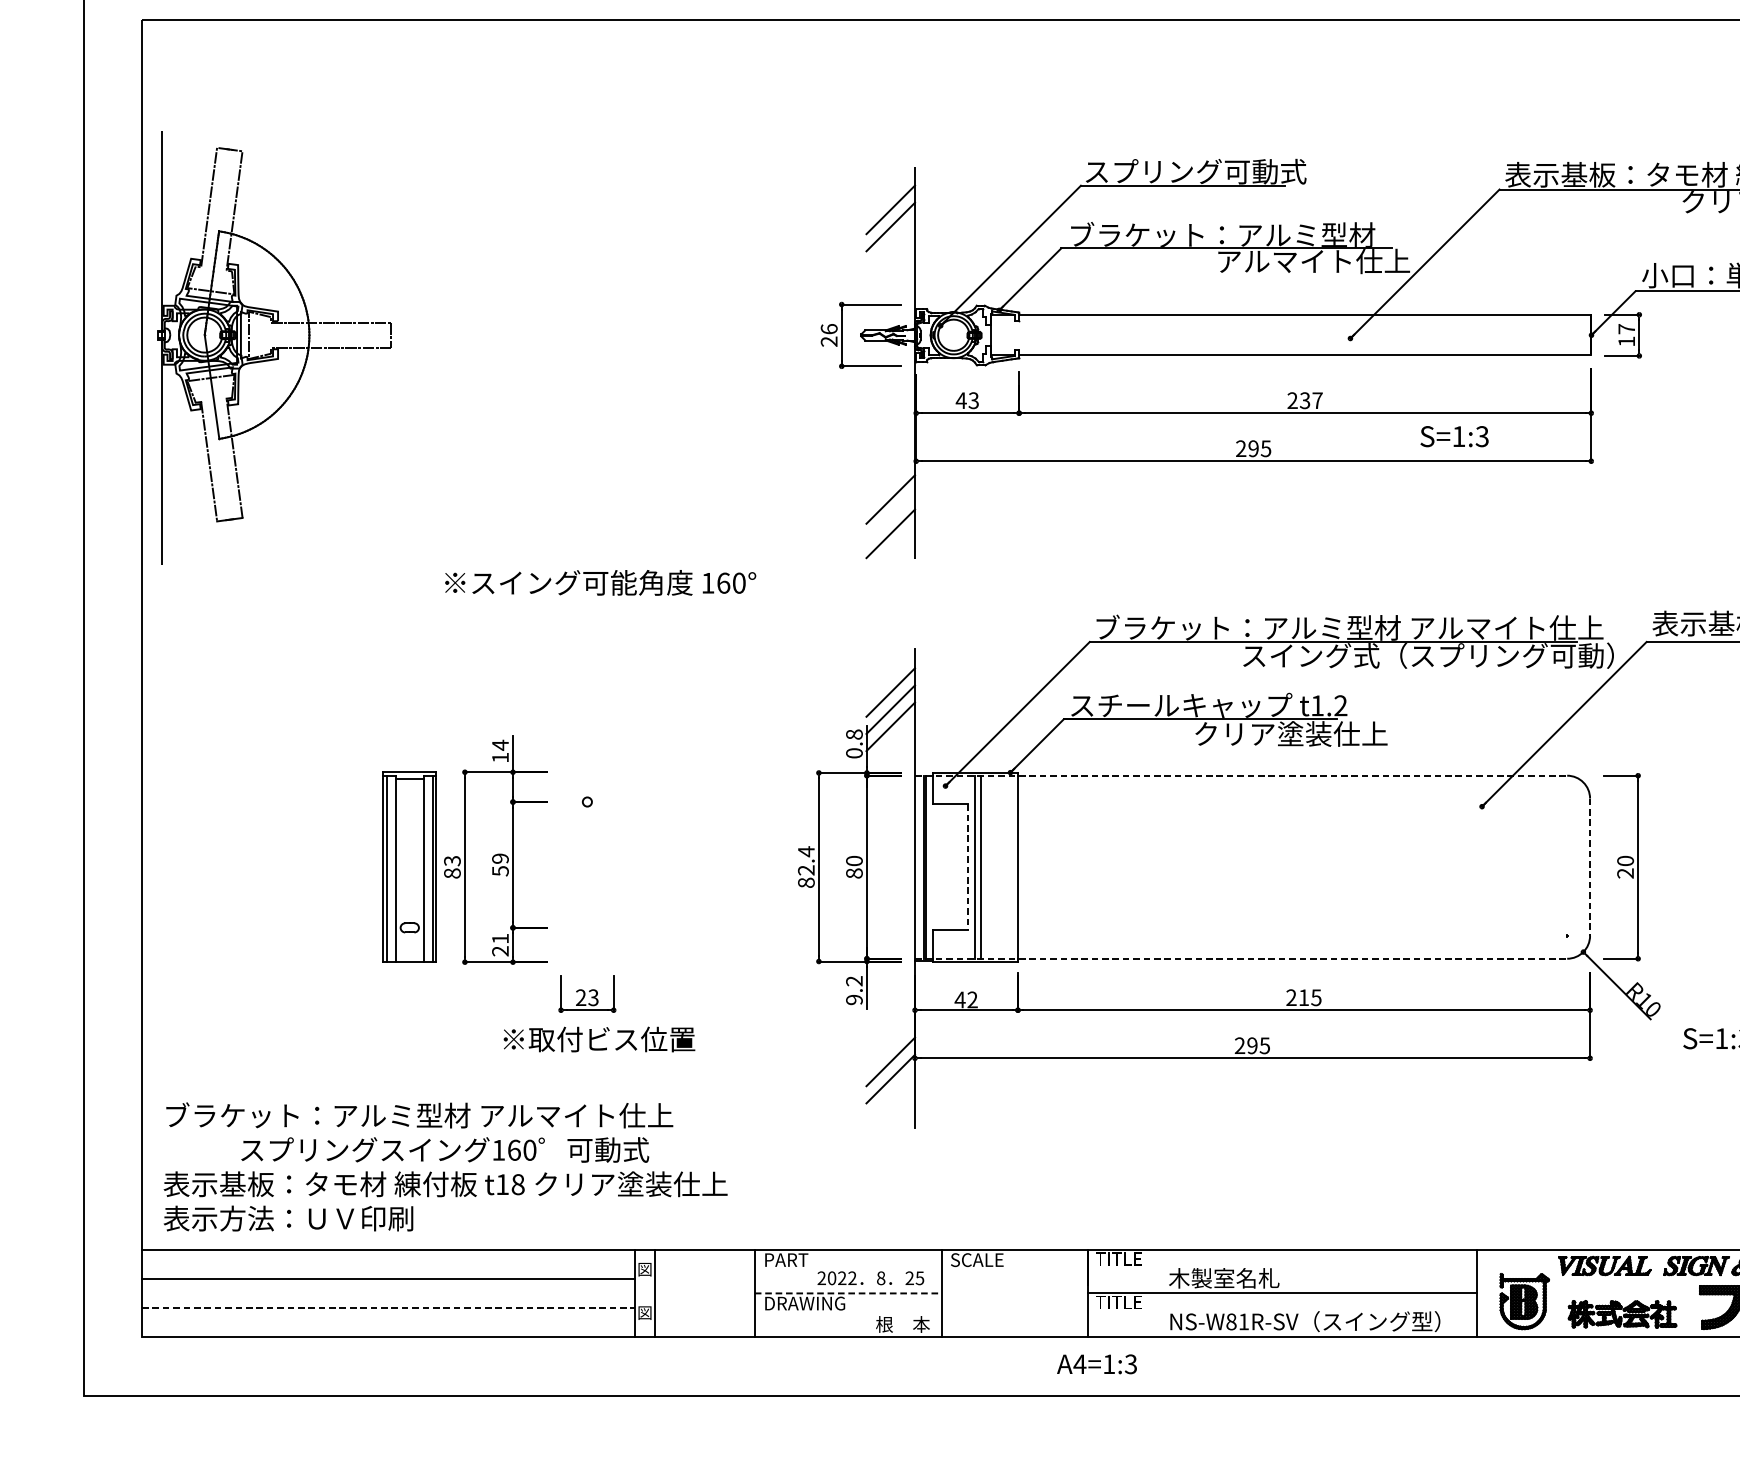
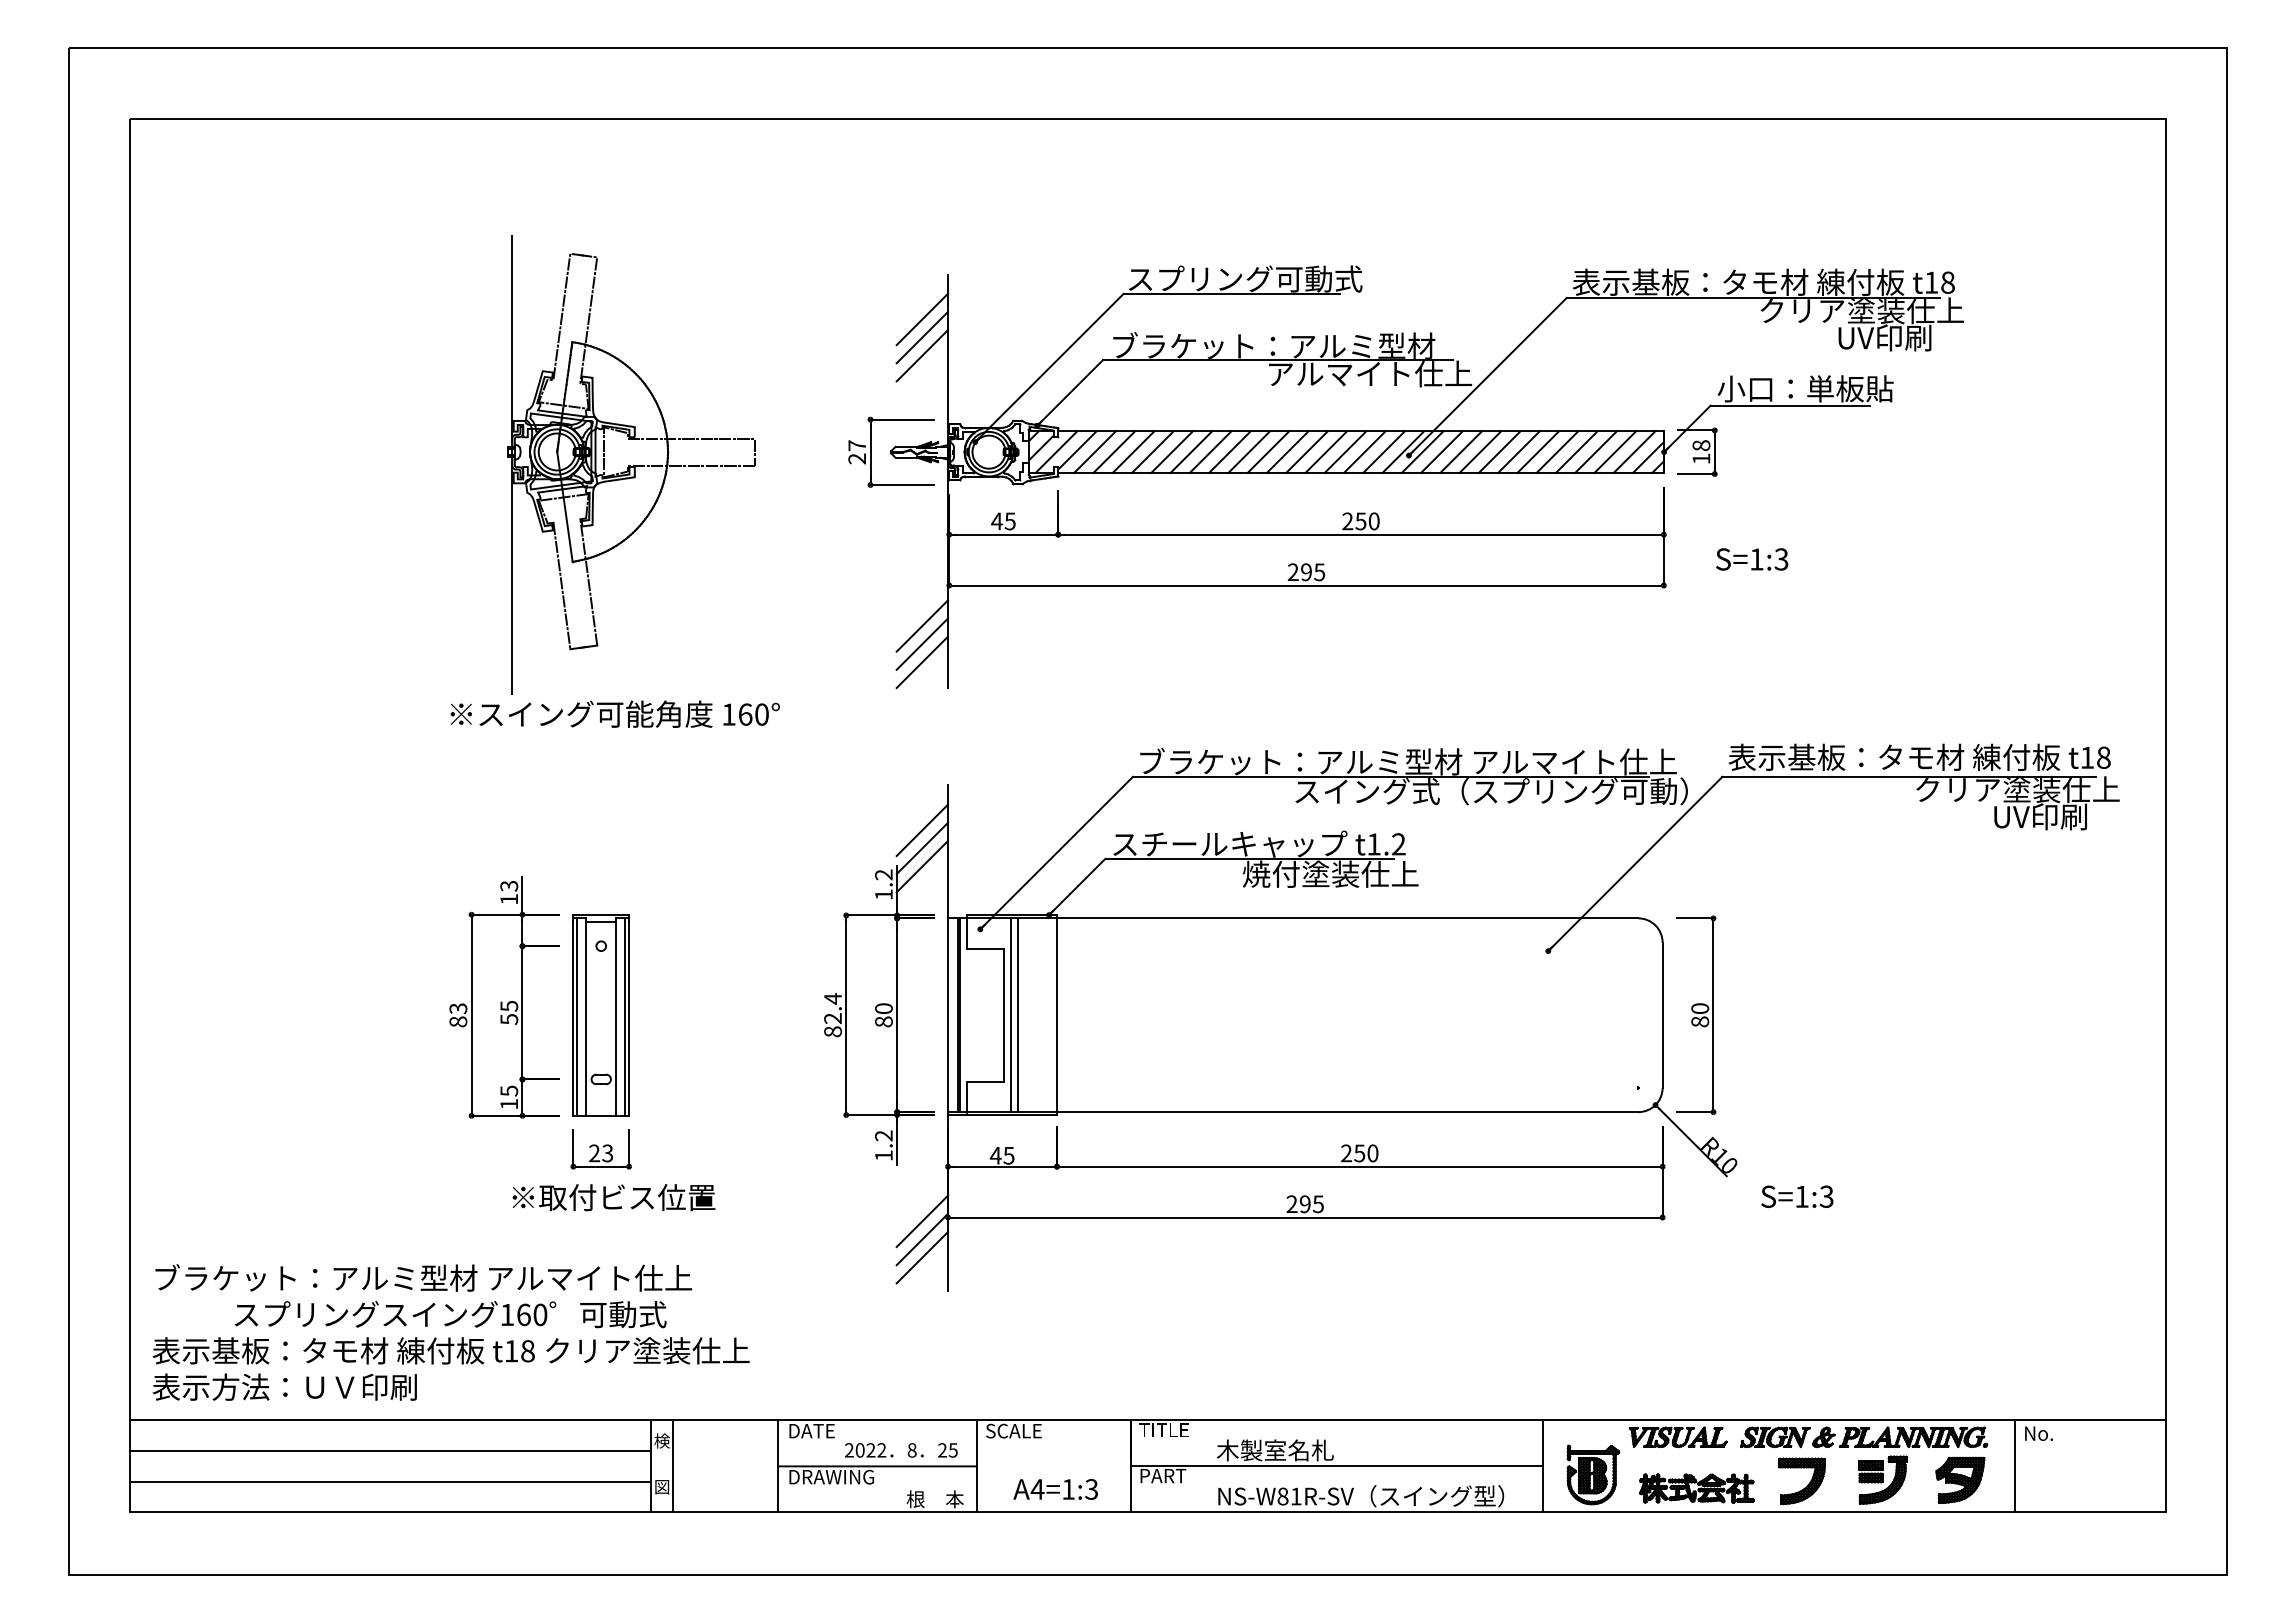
line: (890, 243) -> (922, 355), added
text: (829, 328) -> (857, 445), 26 -> 27
text: (1626, 328) -> (1701, 445), 17 -> 18
hatch: (1290, 335) -> (1345, 452), added
part: (274, 346) -> (631, 464), moved
text: (974, 399) -> (1010, 520), 43 -> 45
text: (1311, 400) -> (1367, 521), 237 -> 250
text: (1454, 436) -> (1752, 559), moved
line: (890, 516) -> (922, 643), added
text: (1290, 733) -> (1345, 873), クリア塗装仕上 -> 焼付塗装仕上
text: (854, 743) -> (883, 884), 0.8 -> 1.2
text: (500, 745) -> (509, 886), 14 -> 13
line: (1241, 775) -> (1293, 918), dashed -> solid
text: (500, 858) -> (509, 1005), 59 -> 55
part: (409, 867) -> (600, 1015), moved
line: (967, 867) -> (1003, 1015), dashed -> solid
line: (1589, 867) -> (1662, 1015), dashed -> solid
text: (1625, 873) -> (1700, 1021), 20 -> 80
text: (500, 944) -> (509, 1097), 21 -> 15
line: (1241, 959) -> (1293, 1112), dashed -> solid
text: (1310, 997) -> (1366, 1153), 215 -> 250
text: (854, 999) -> (883, 1155), 9.2 -> 1.2
text: (972, 999) -> (1008, 1155), 42 -> 45
line: (890, 1096) -> (922, 1257), added
text: (787, 1260) -> (813, 1431), PART -> DATE
text: (644, 1268) -> (661, 1440), 図 -> 検
line: (849, 1293) -> (878, 1466), dashed -> solid
text: (1118, 1302) -> (1163, 1476), TITLE -> PART
line: (388, 1307) -> (390, 1481), dashed -> solid
text: (1096, 1364) -> (1055, 1489), moved

